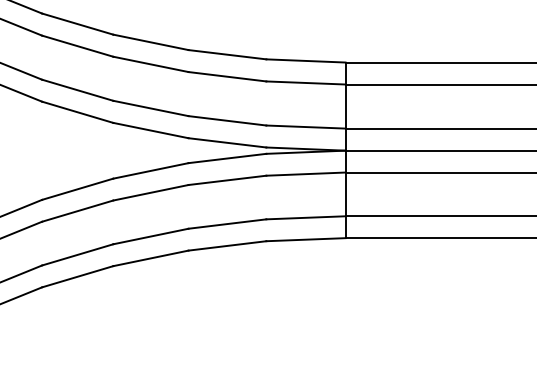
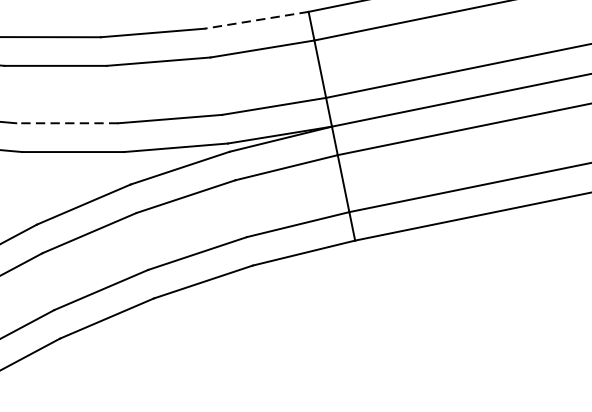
line: (305, 60) -> (255, 19), solid -> dashed
line: (150, 108) -> (66, 123), solid -> dashed

